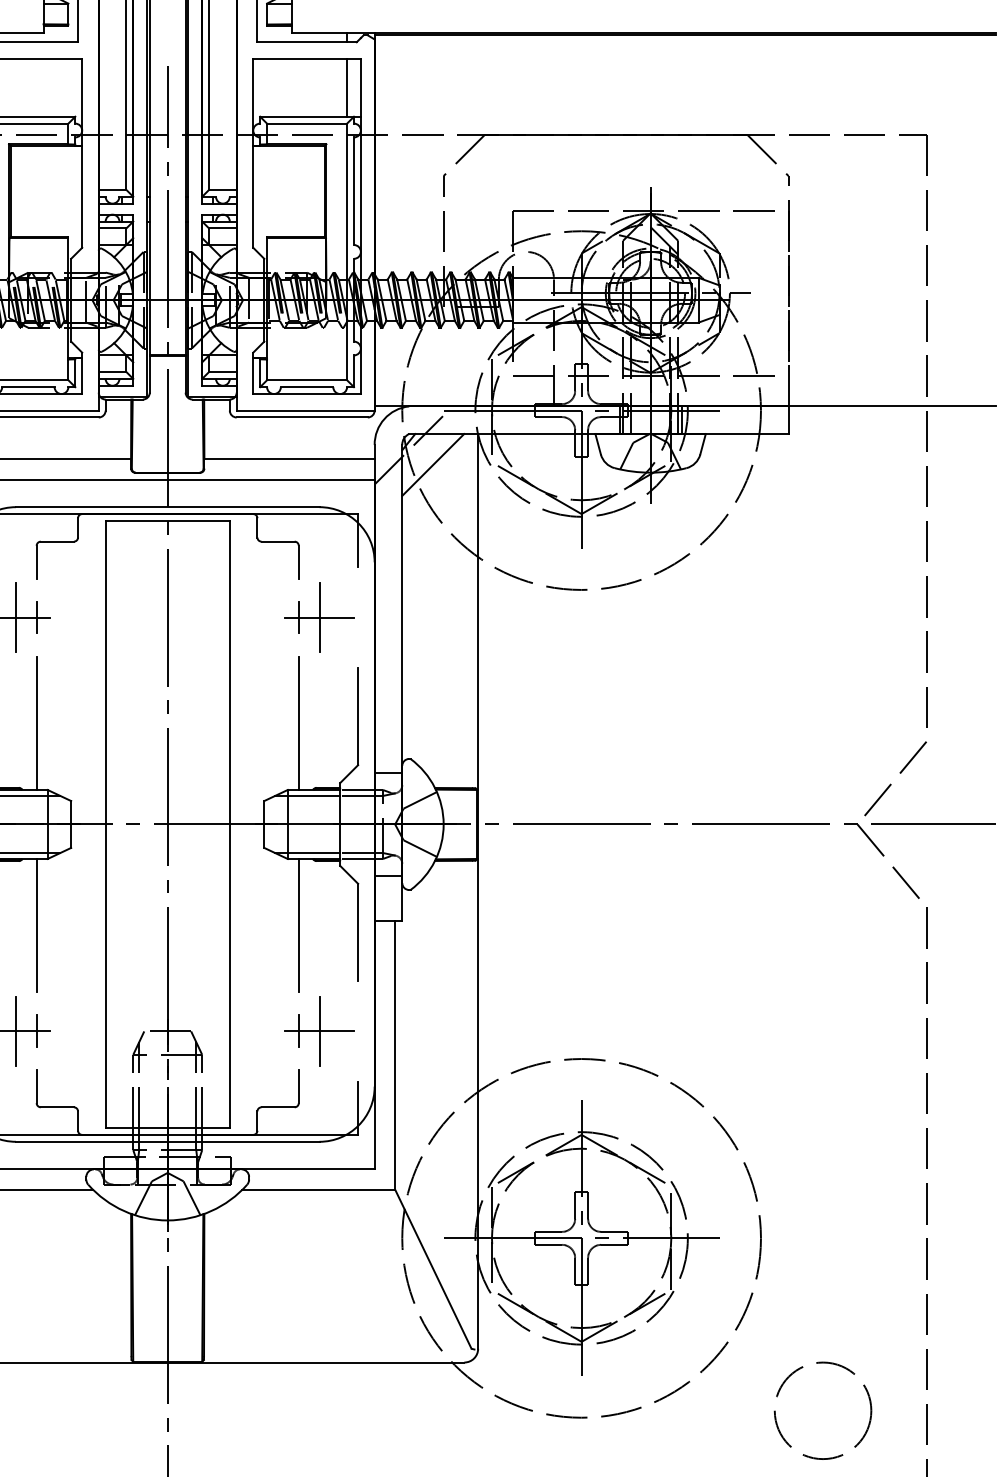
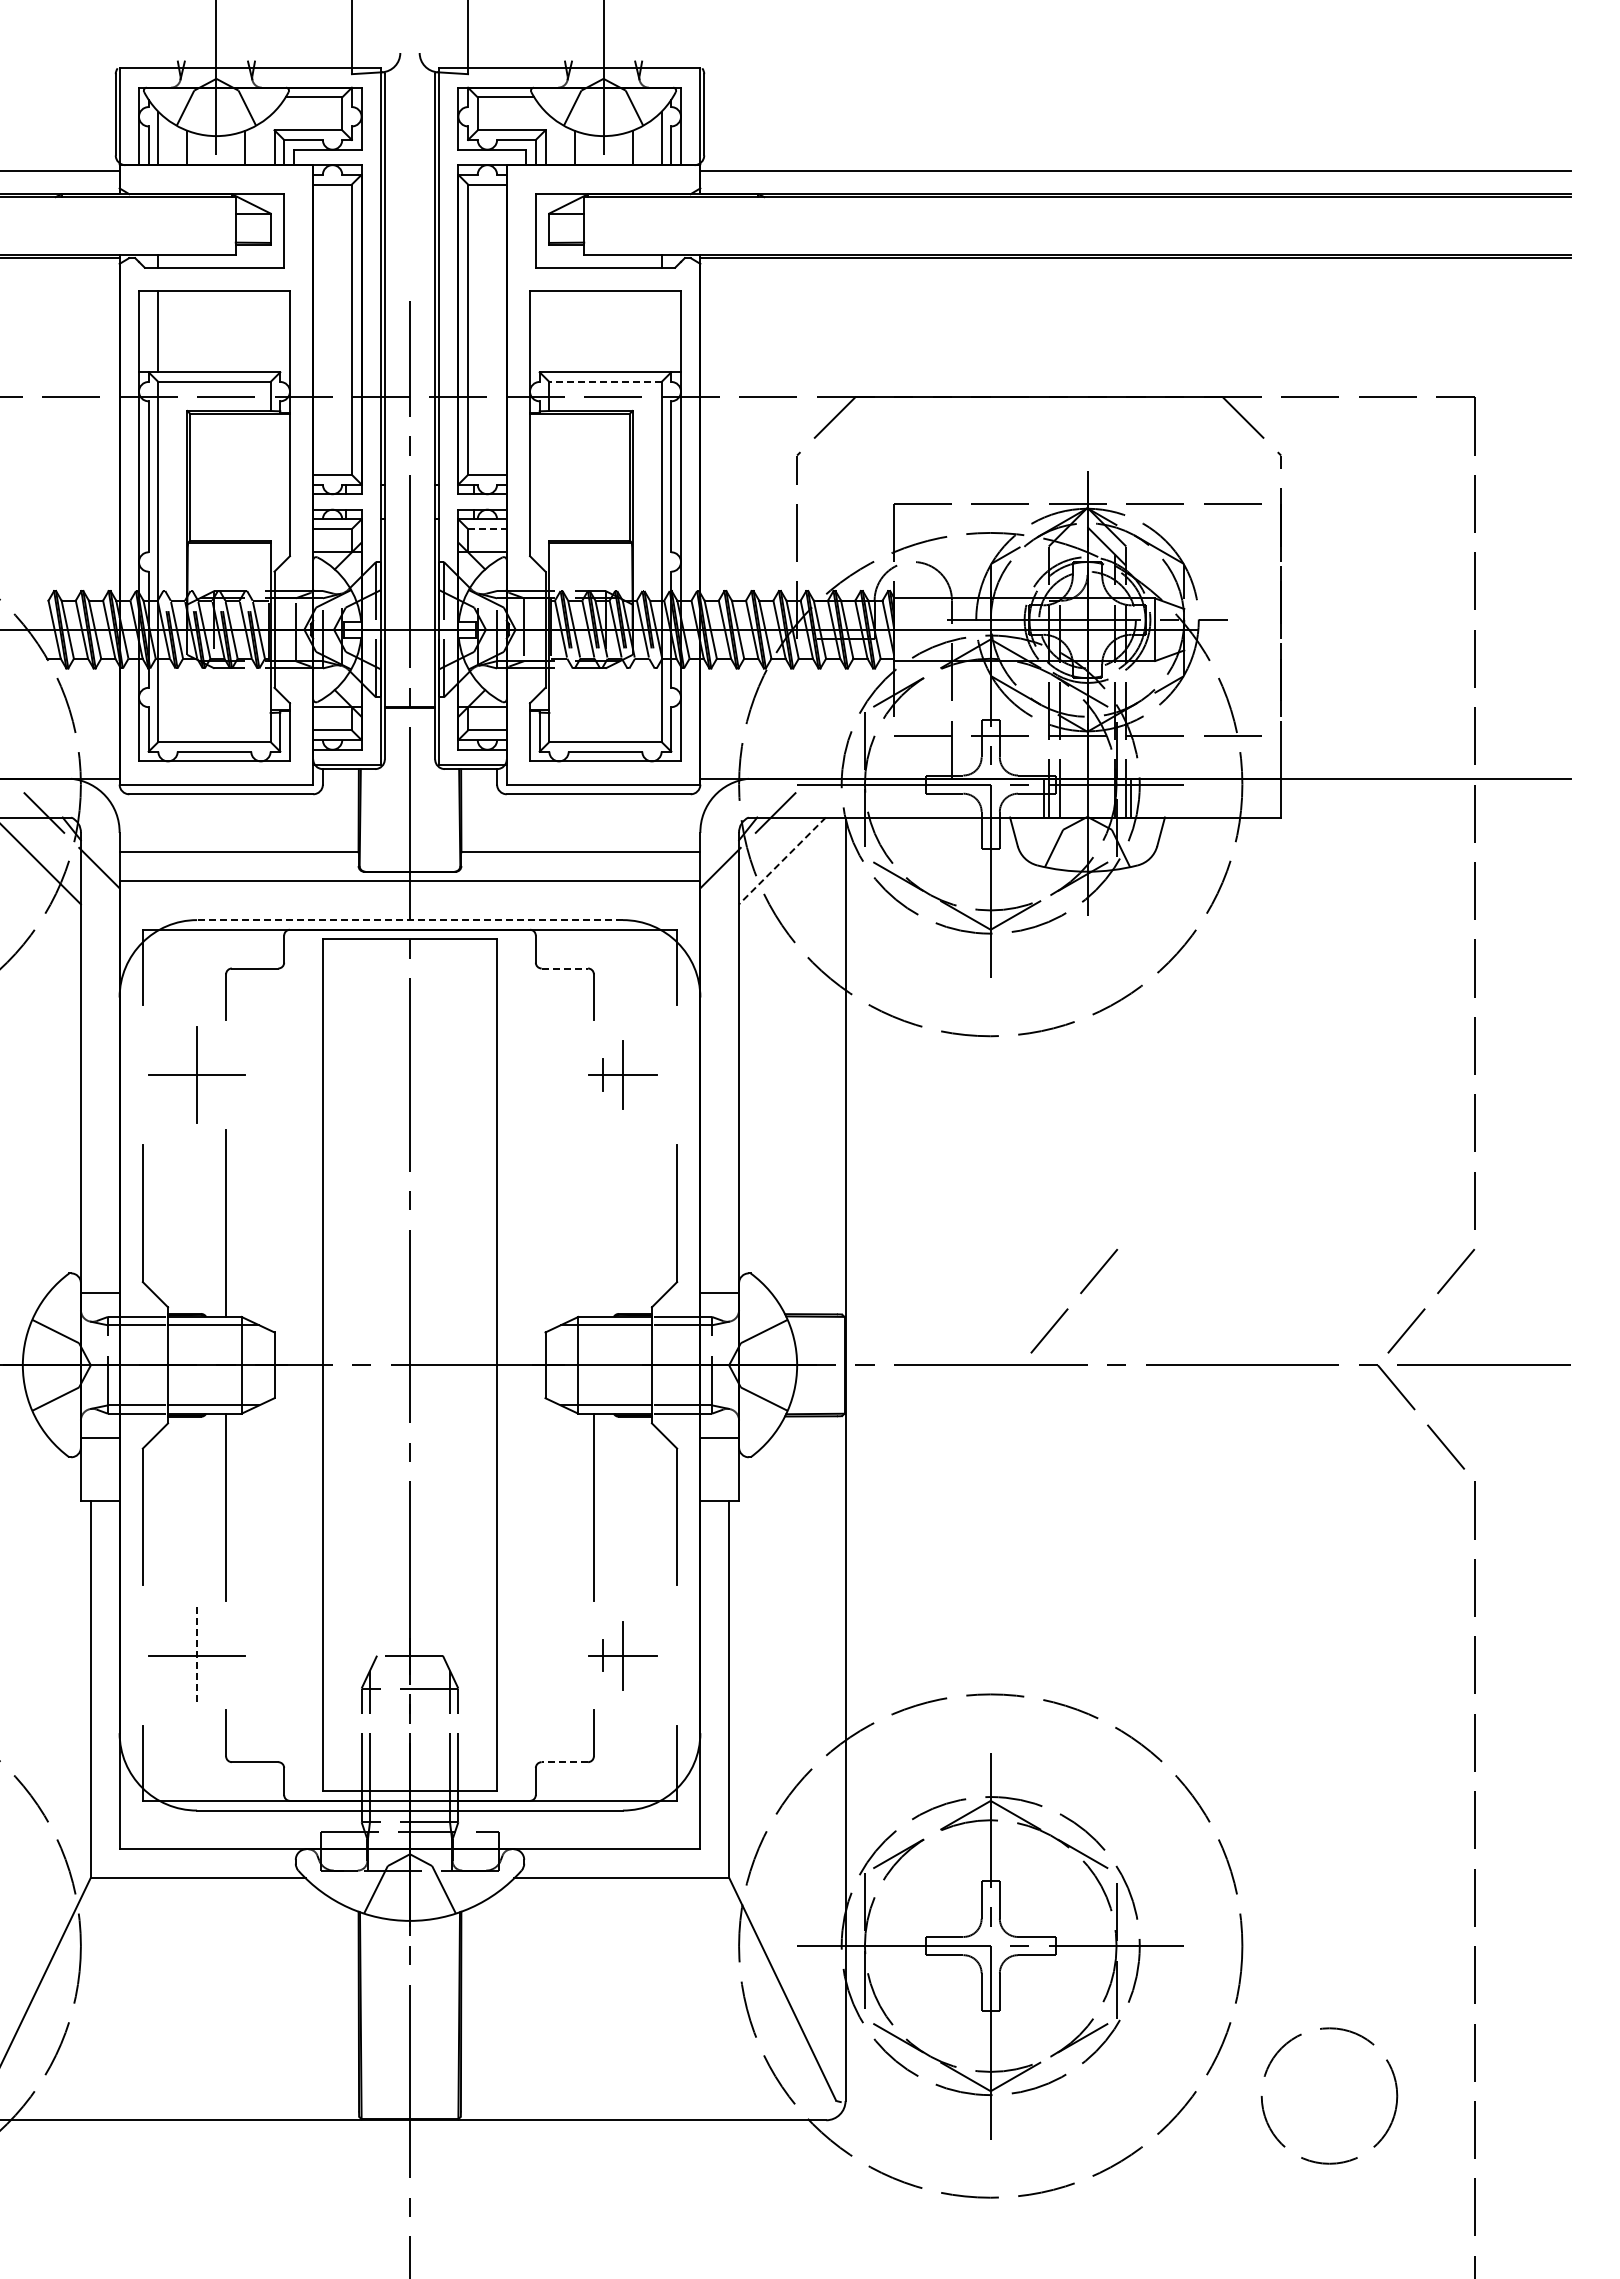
line: (346, 87) -> (661, 331), removed
line: (307, 123) -> (605, 381), solid -> dashed
line: (222, 228) -> (487, 529), solid -> dashed
line: (433, 465) -> (782, 861), solid -> dashed
line: (168, 507) -> (410, 920), solid -> dashed
line: (278, 541) -> (565, 968), solid -> dashed
line: (36, 617) -> (226, 1074), removed
part: (319, 617) -> (622, 1074), size x0.7
line: (298, 722) -> (593, 1222), removed
line: (646, 773) -> (1081, 1294), added
line: (16, 1031) -> (197, 1656), solid -> dashed
line: (36, 1031) -> (226, 1655), removed
part: (319, 1031) -> (622, 1655), size x0.7
line: (277, 1107) -> (564, 1762), solid -> dashed
circle: (823, 1410) -> (1329, 2095), moved

